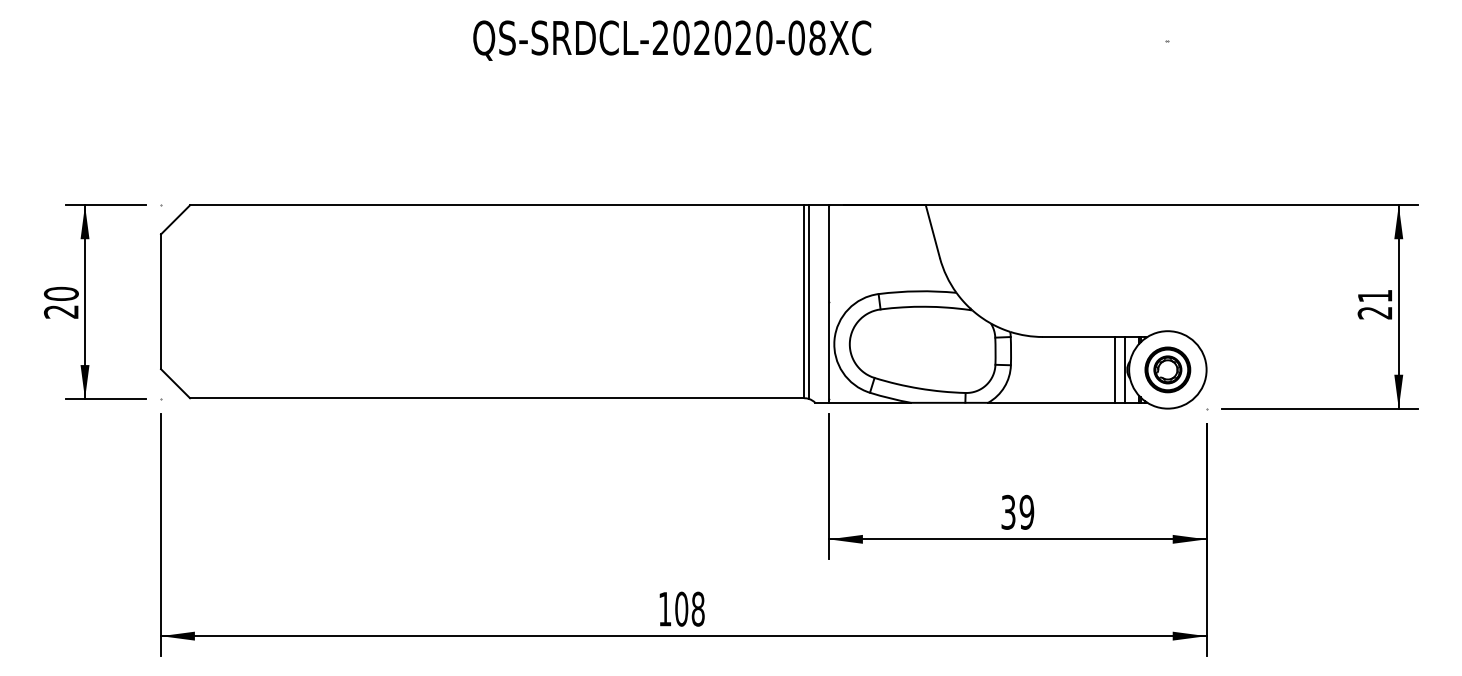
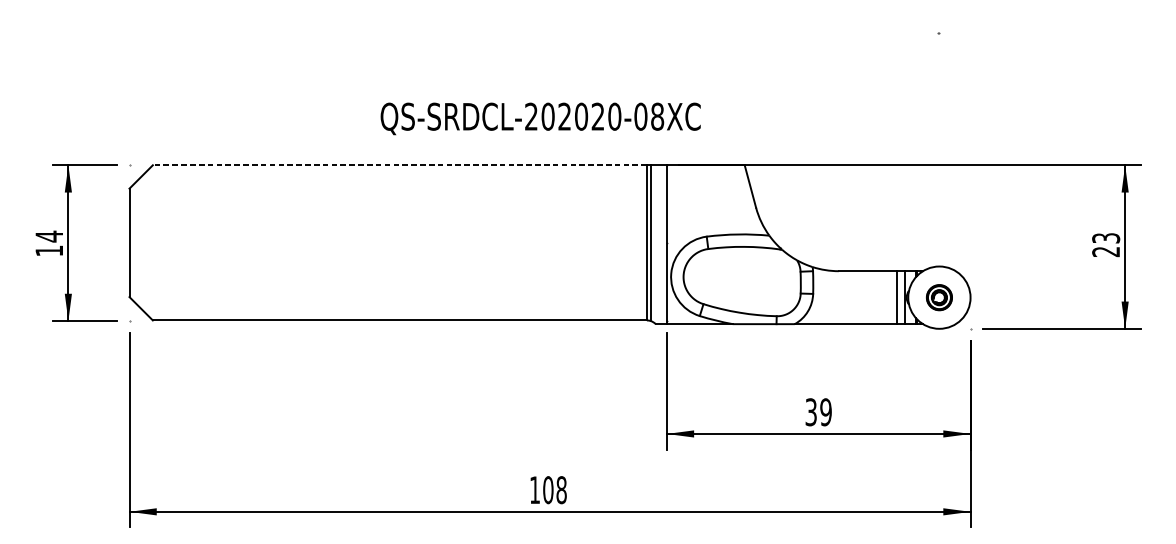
text: (672, 40) -> (540, 118), moved
line: (496, 205) -> (399, 165), solid -> dashed
text: (1374, 295) -> (1105, 237), 21 -> 23
text: (60, 302) -> (48, 243), 20 -> 14
part: (1167, 369) -> (939, 297), size x0.7

